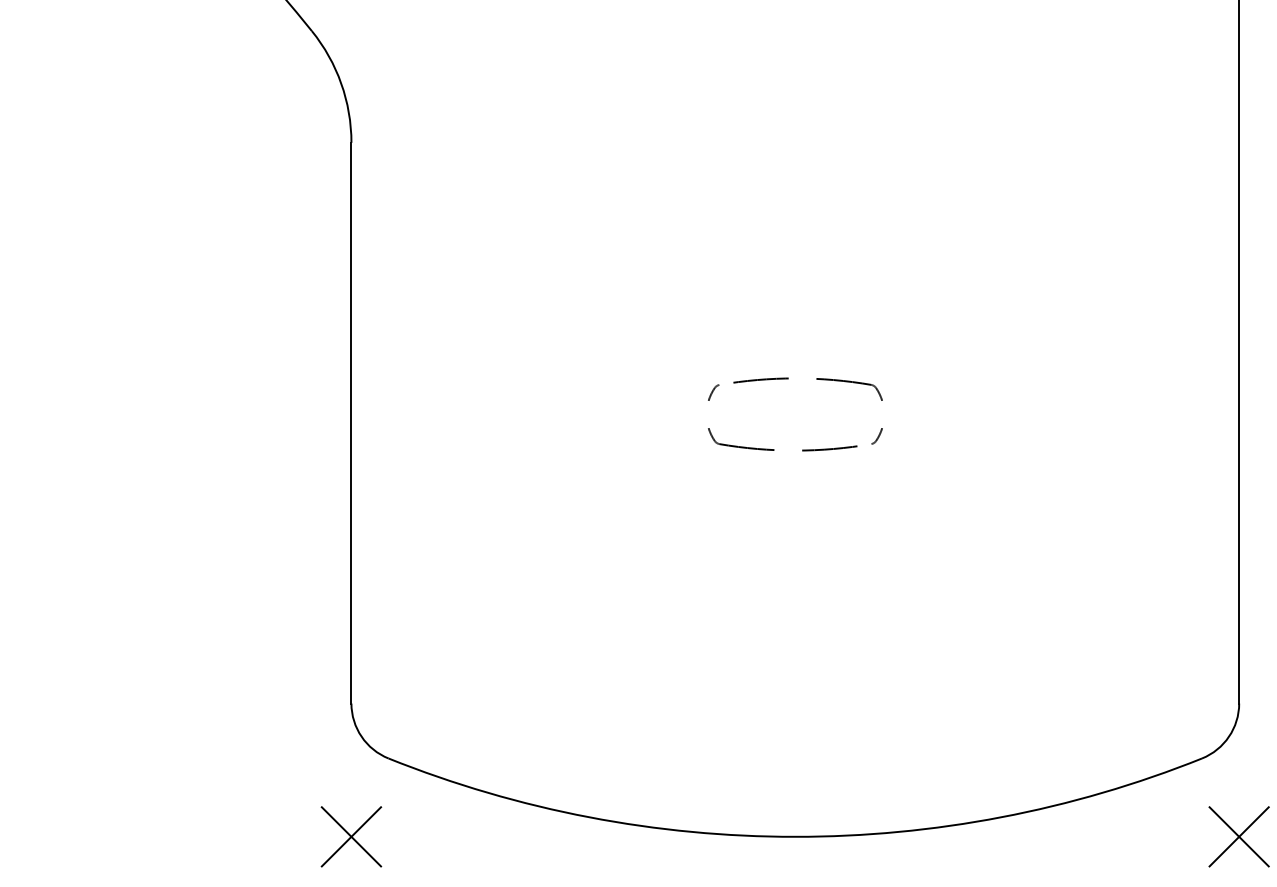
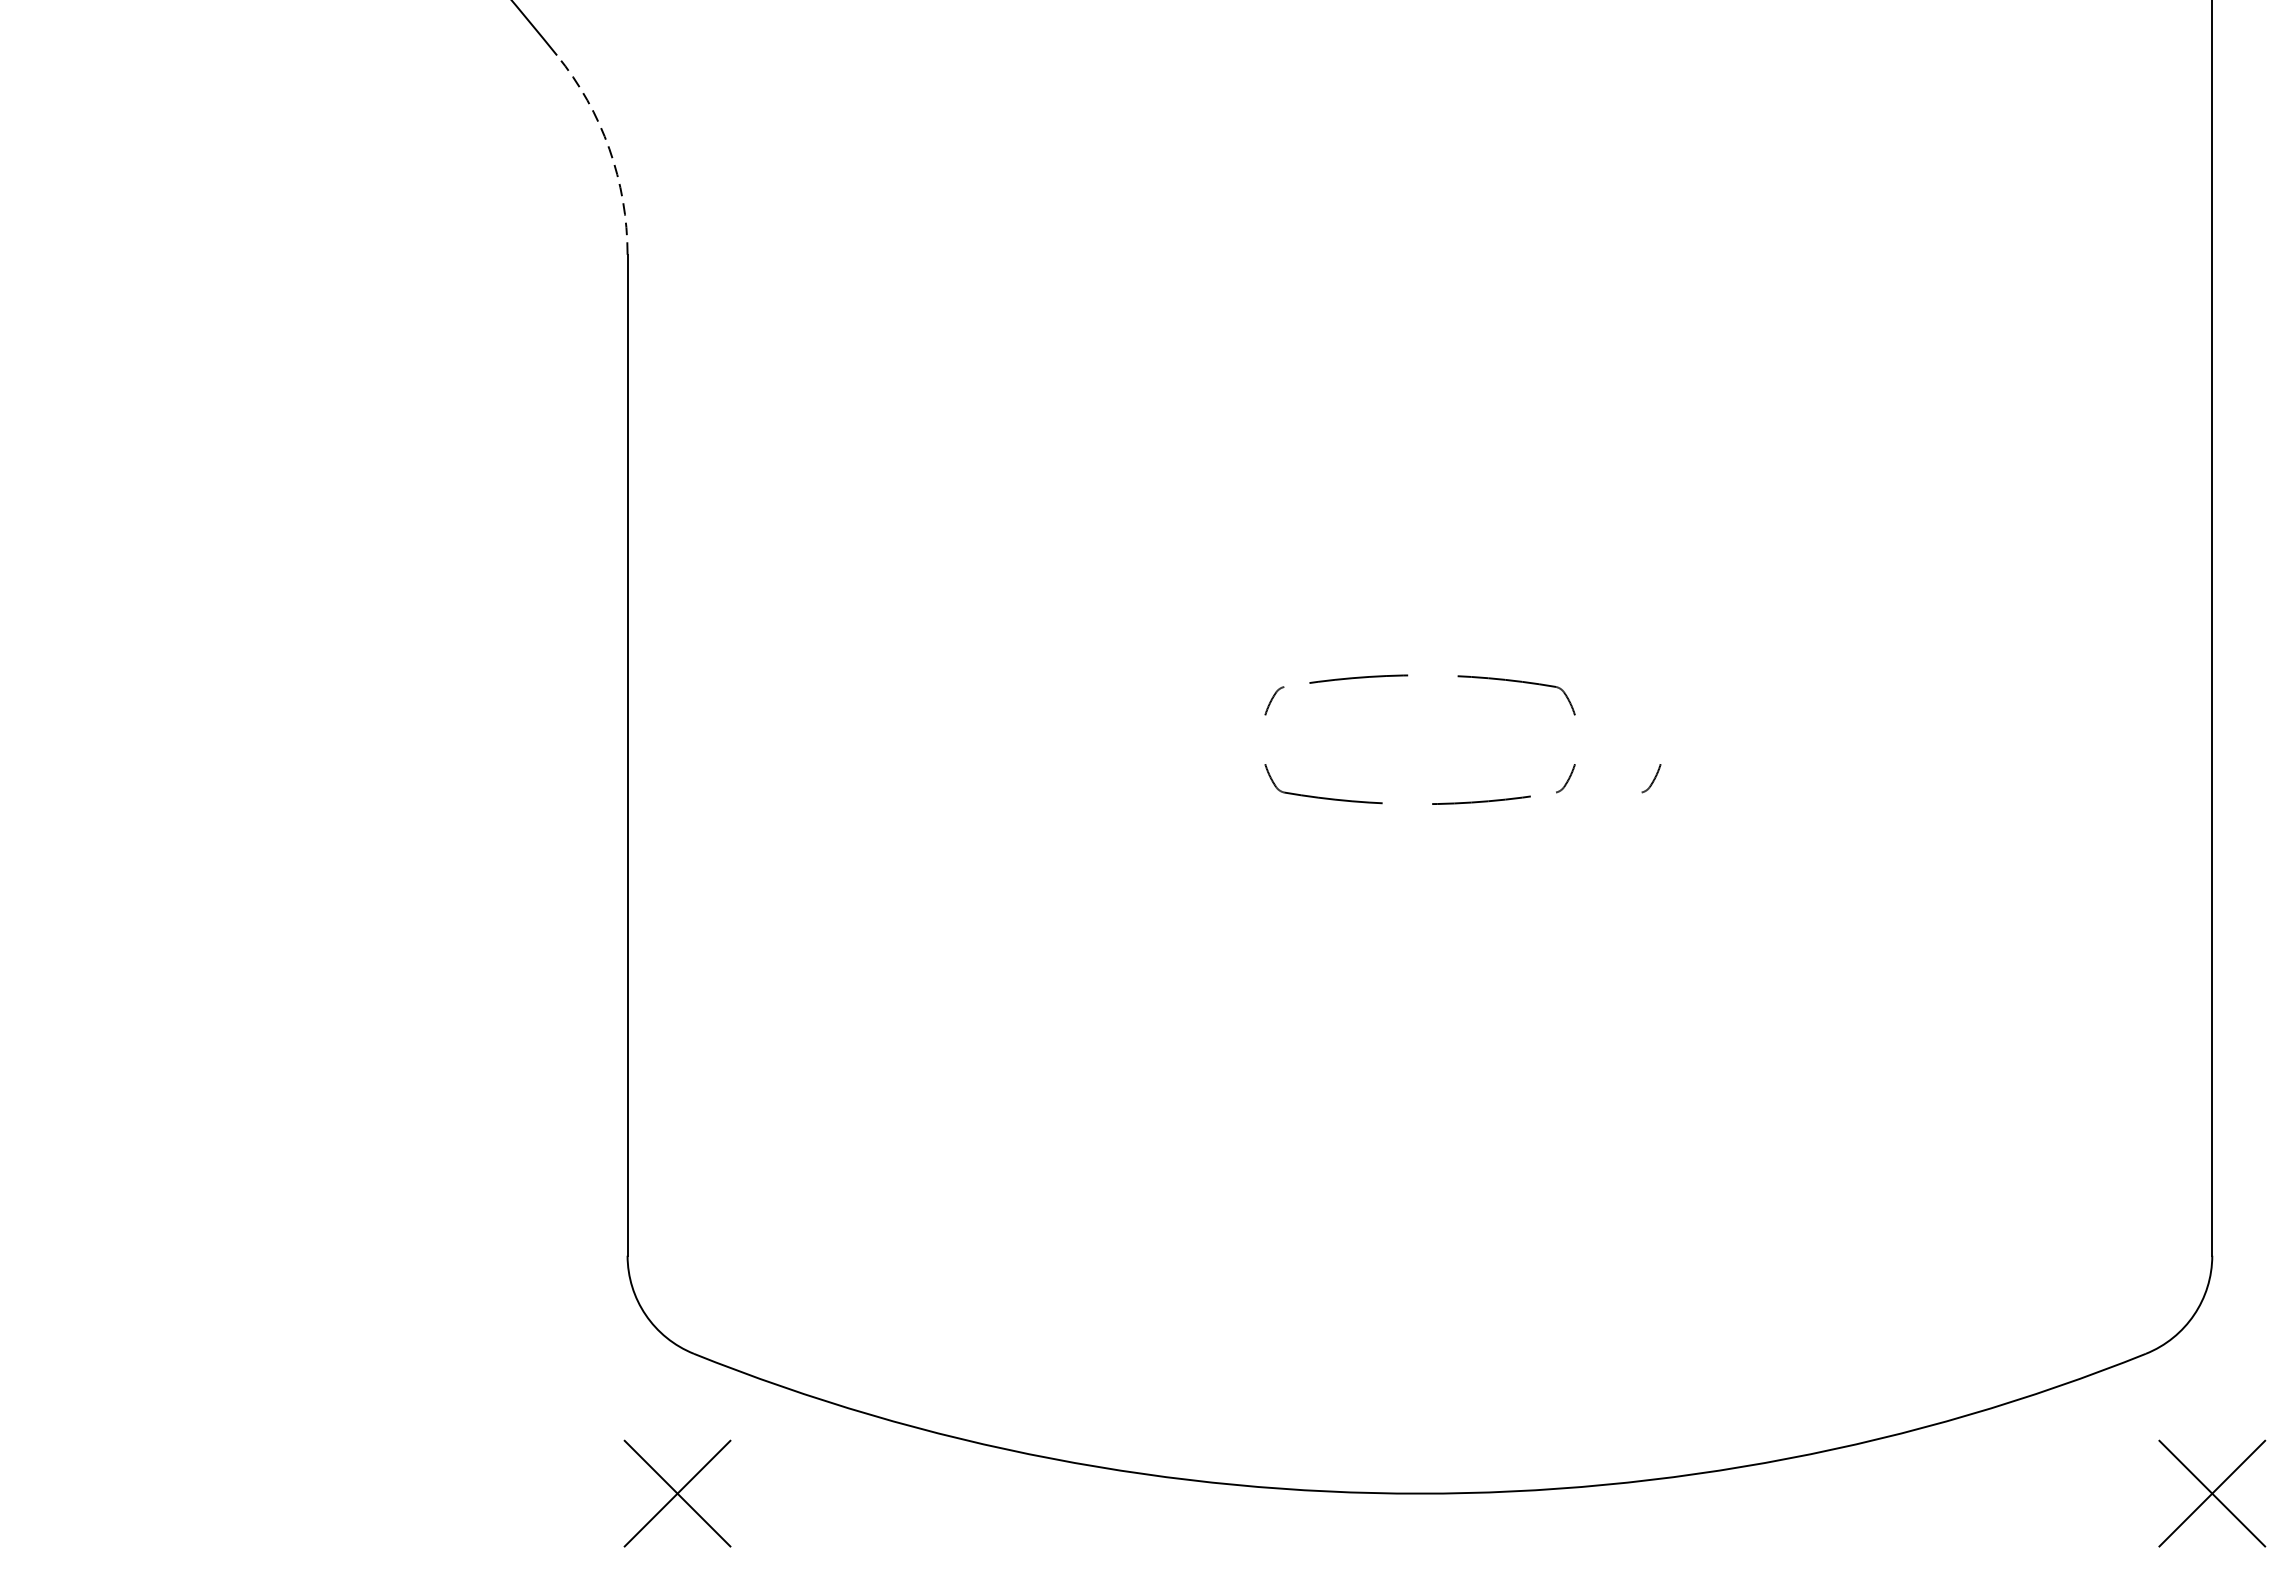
arc: (341, 83) -> (609, 148), solid -> dashed
part: (924, 436) -> (1650, 779), added
part: (351, 836) -> (677, 1493), moved

